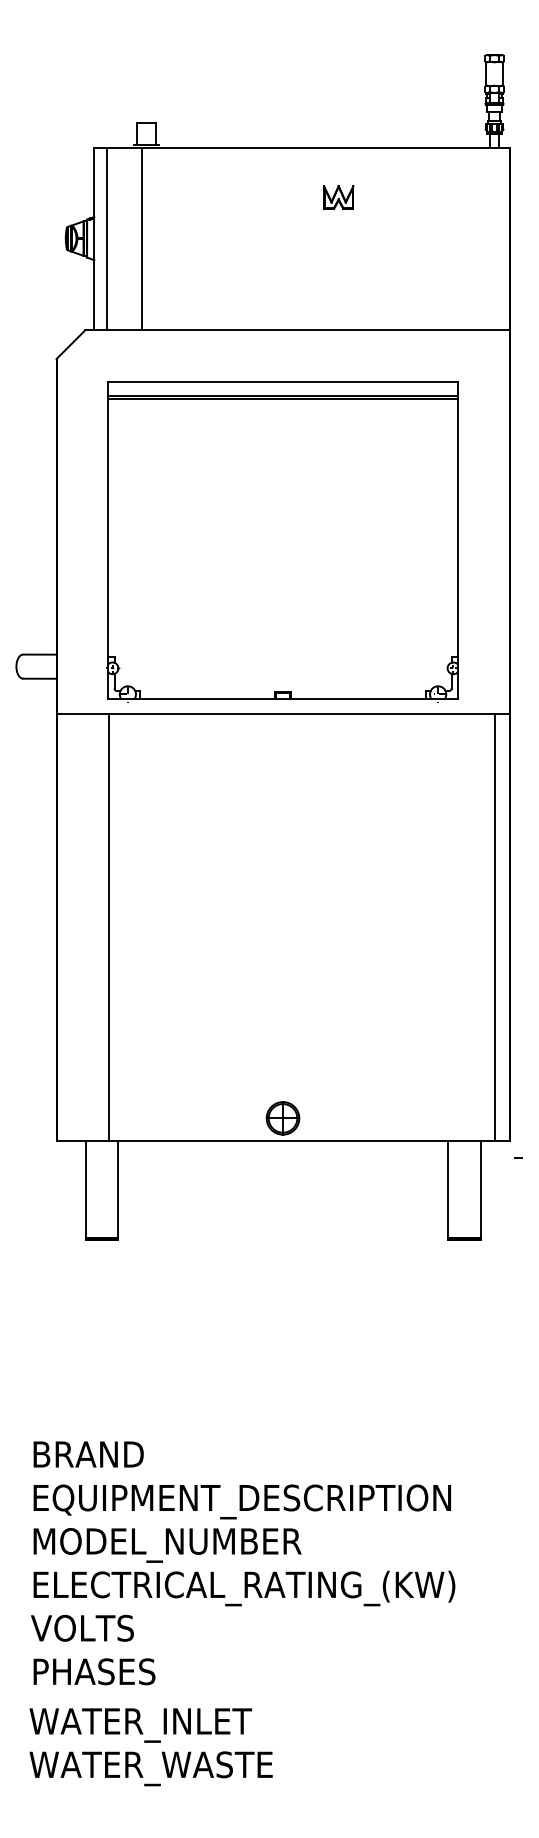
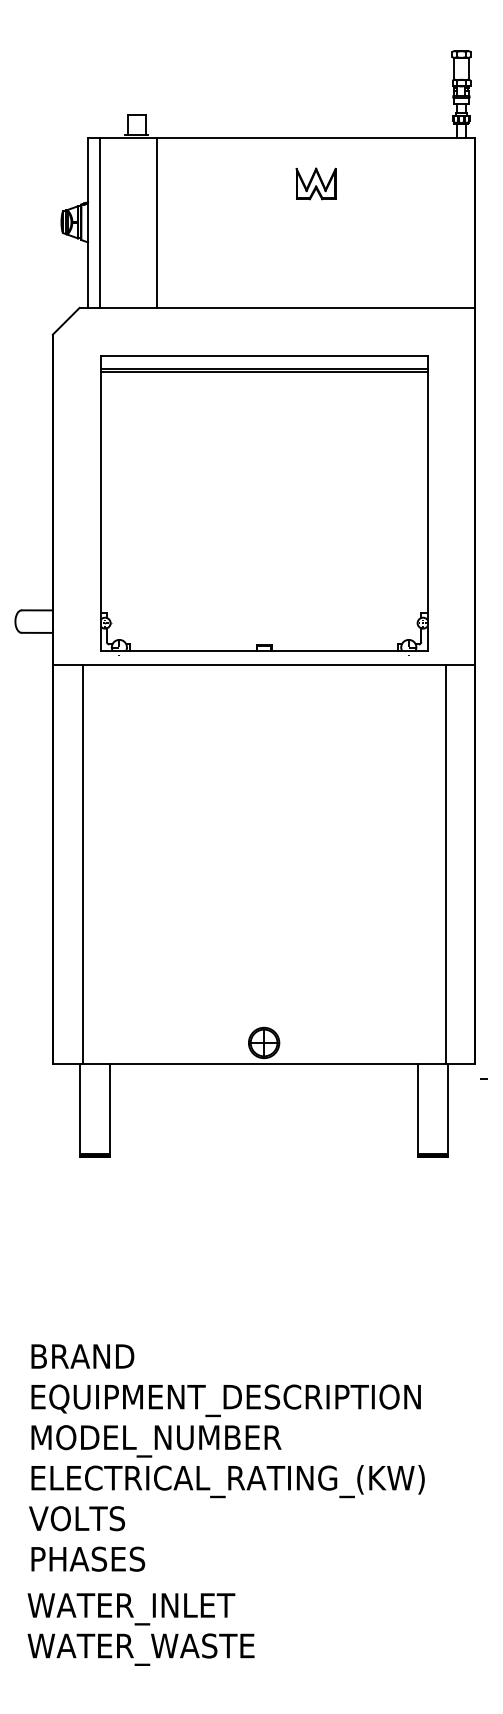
part: (338, 197) -> (315, 183), size x1.43
line: (141, 238) -> (157, 222), moved
line: (109, 927) -> (82, 864), moved
line: (494, 927) -> (445, 864), moved

